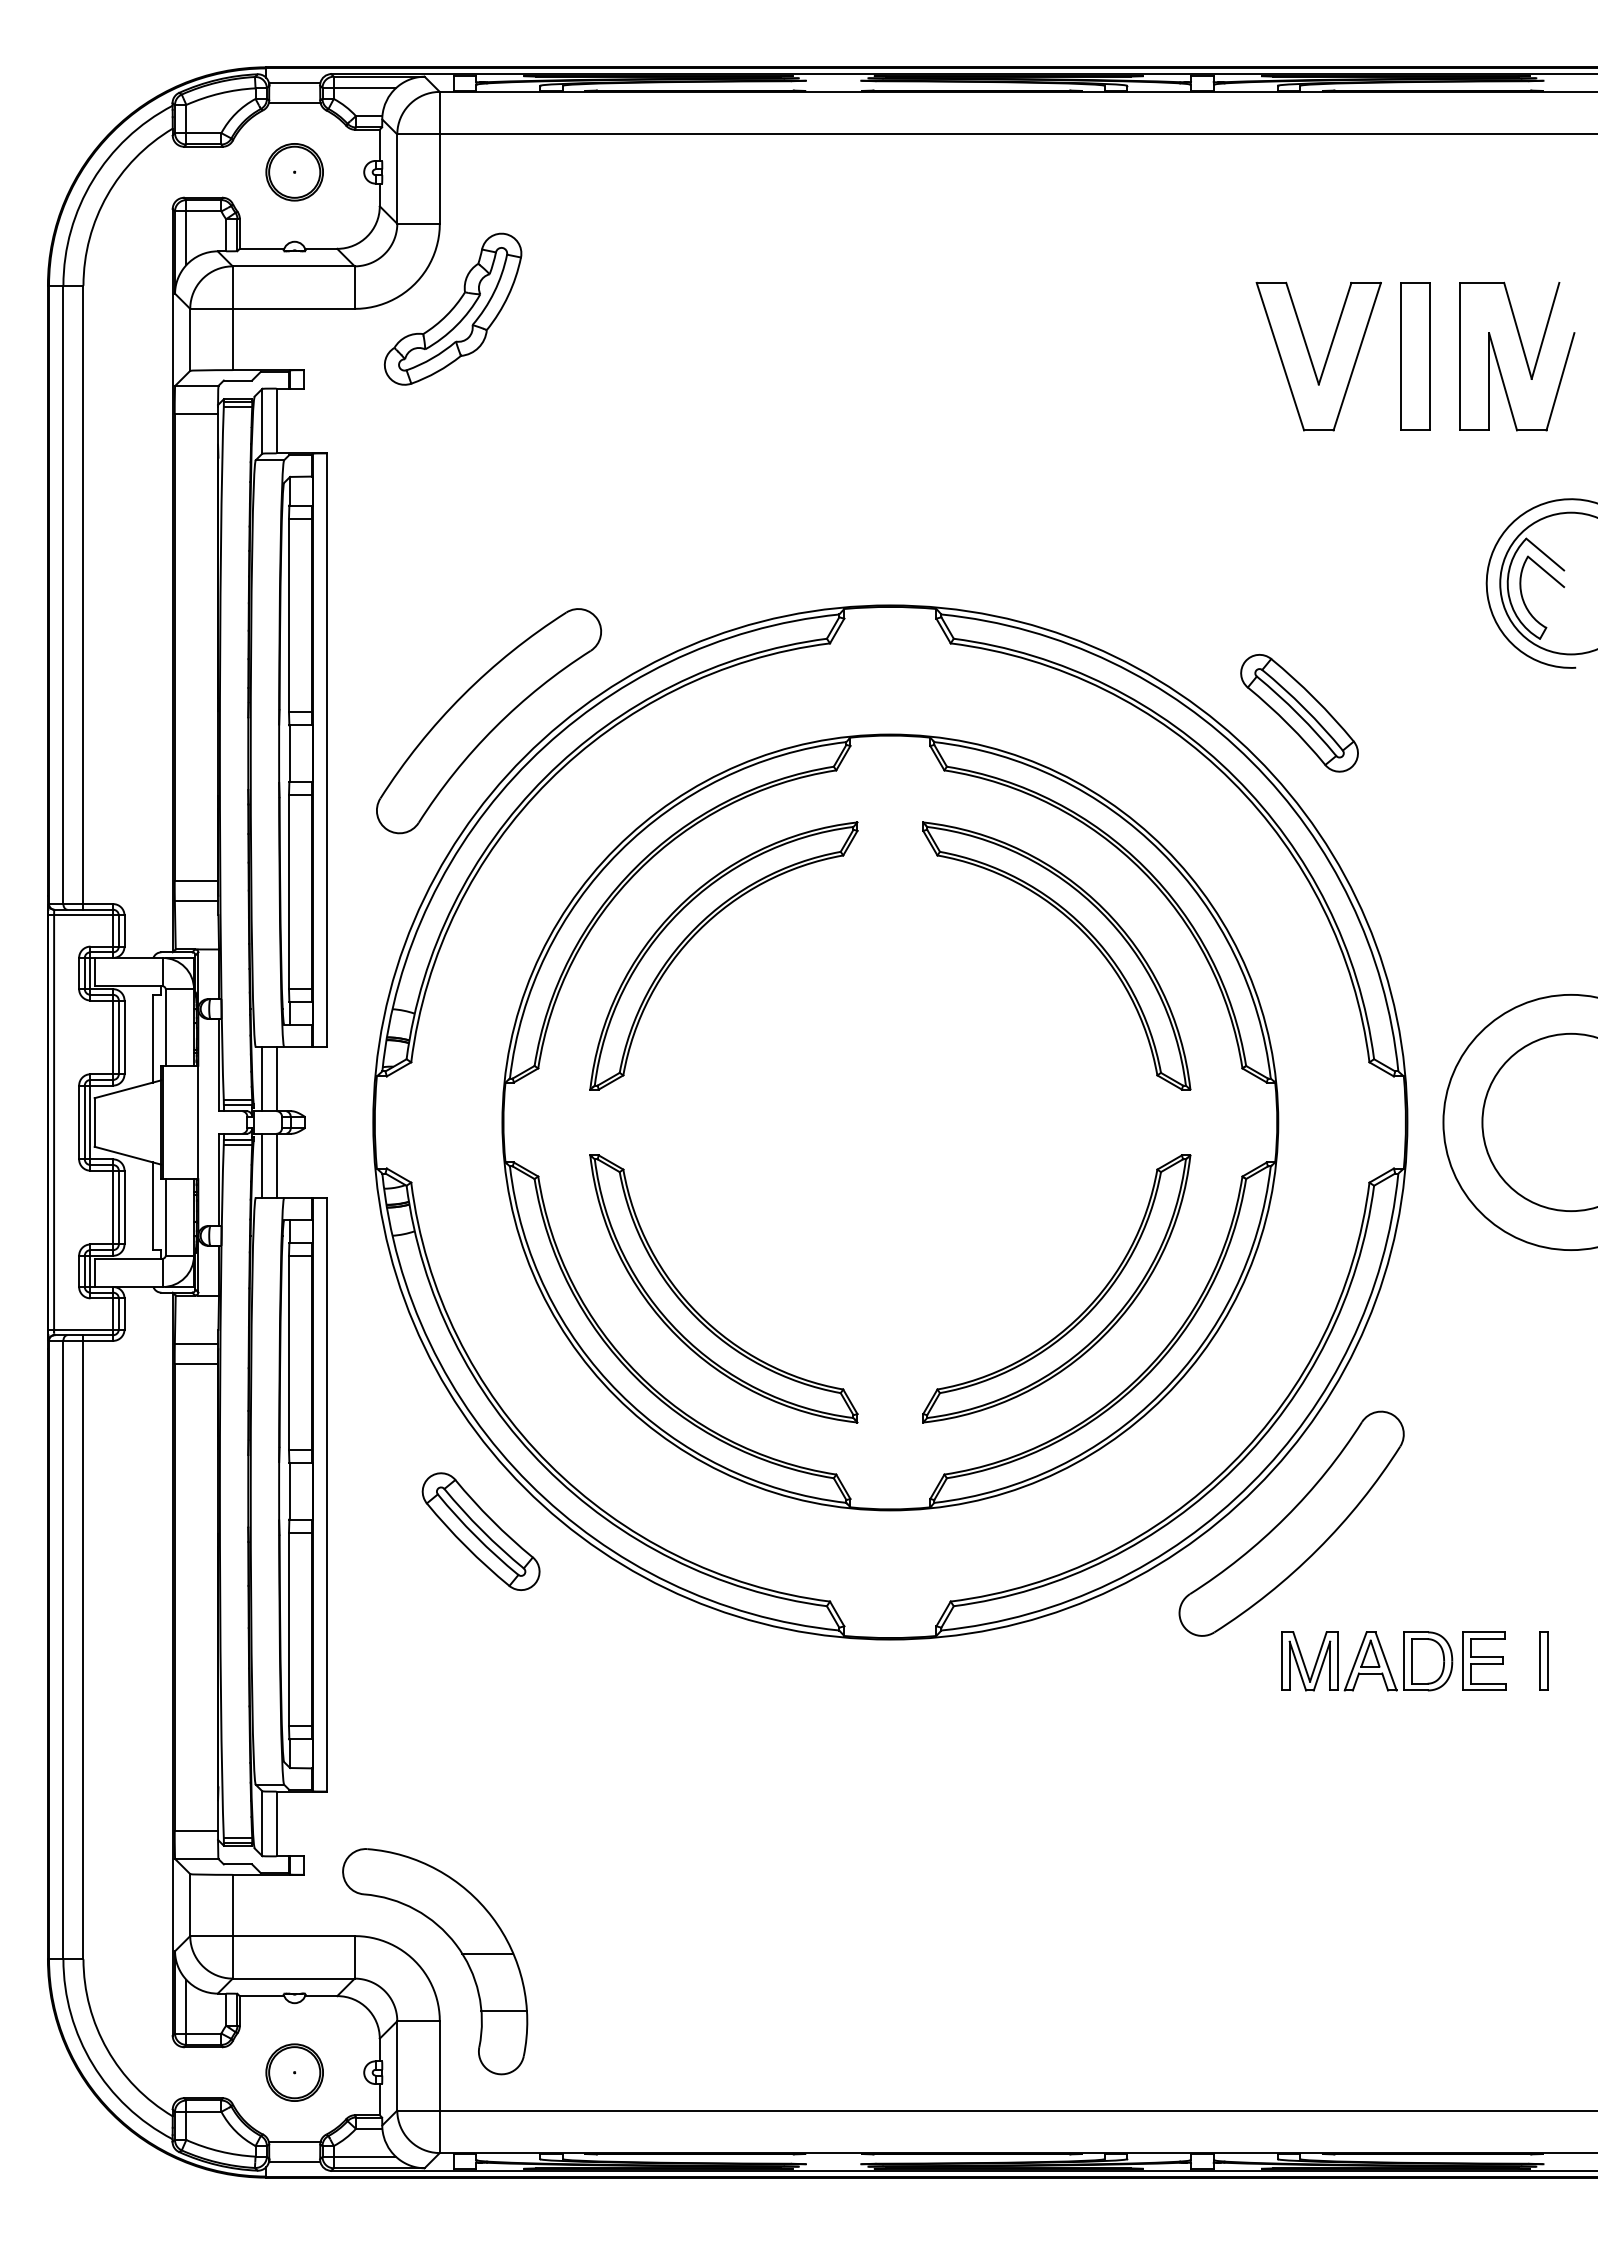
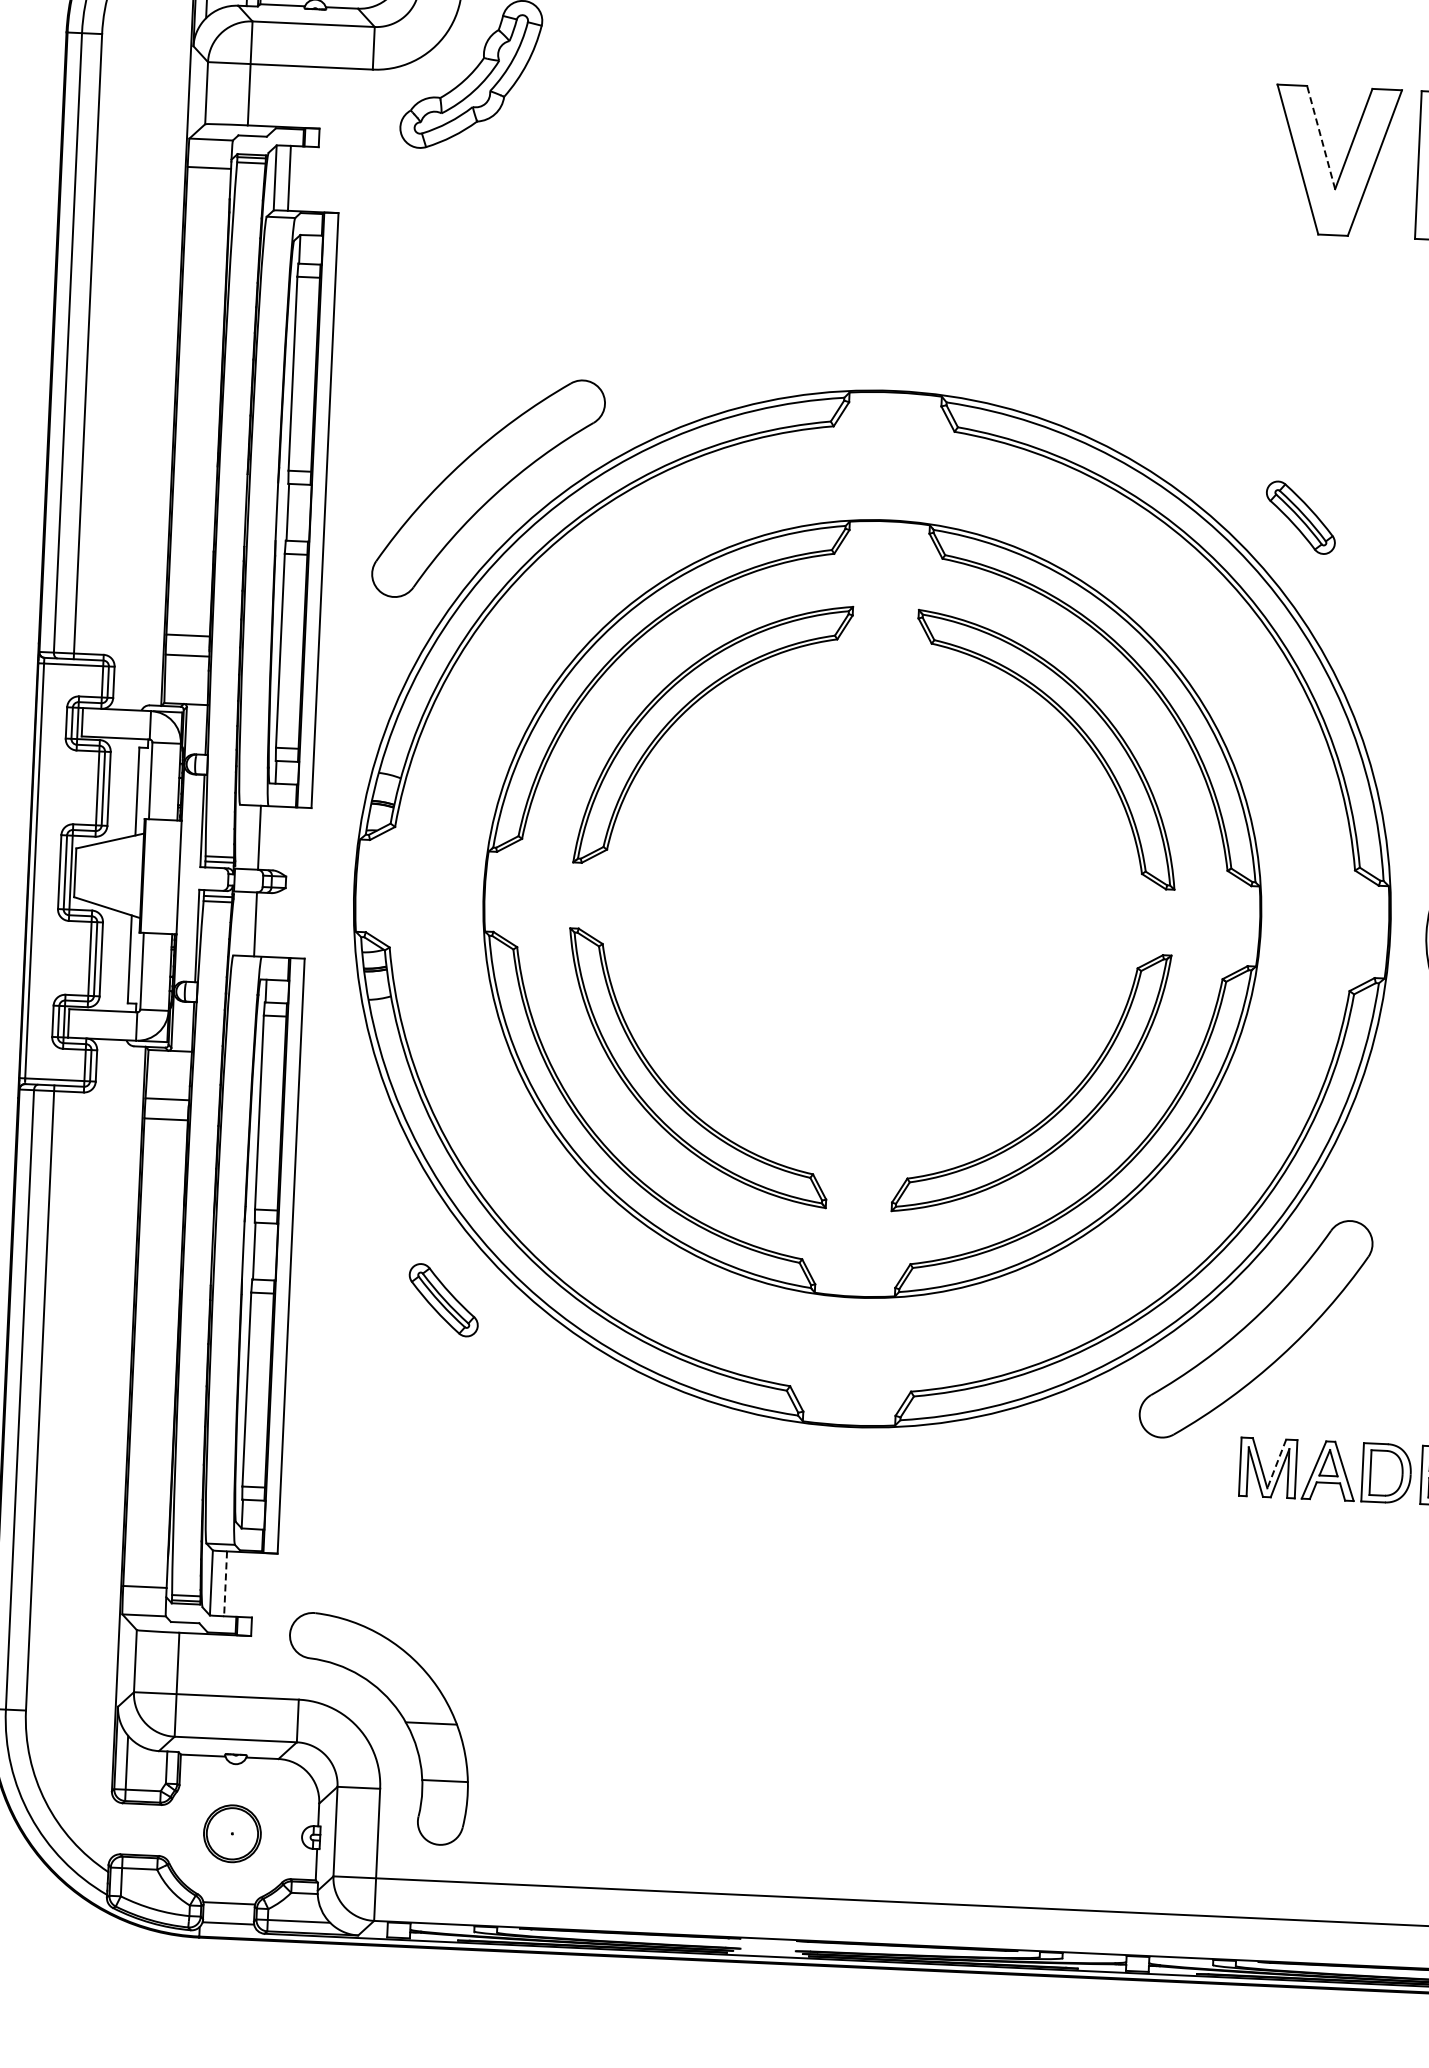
line: (1302, 333) -> (1321, 137), solid -> dashed
part: (1299, 713) -> (1300, 517), size x0.6
line: (262, 1079) -> (245, 837), removed
line: (262, 1165) -> (241, 923), removed
part: (480, 1531) -> (443, 1300), size x0.6
line: (1318, 1657) -> (1276, 1464), solid -> dashed
line: (276, 1824) -> (225, 1584), solid -> dashed

